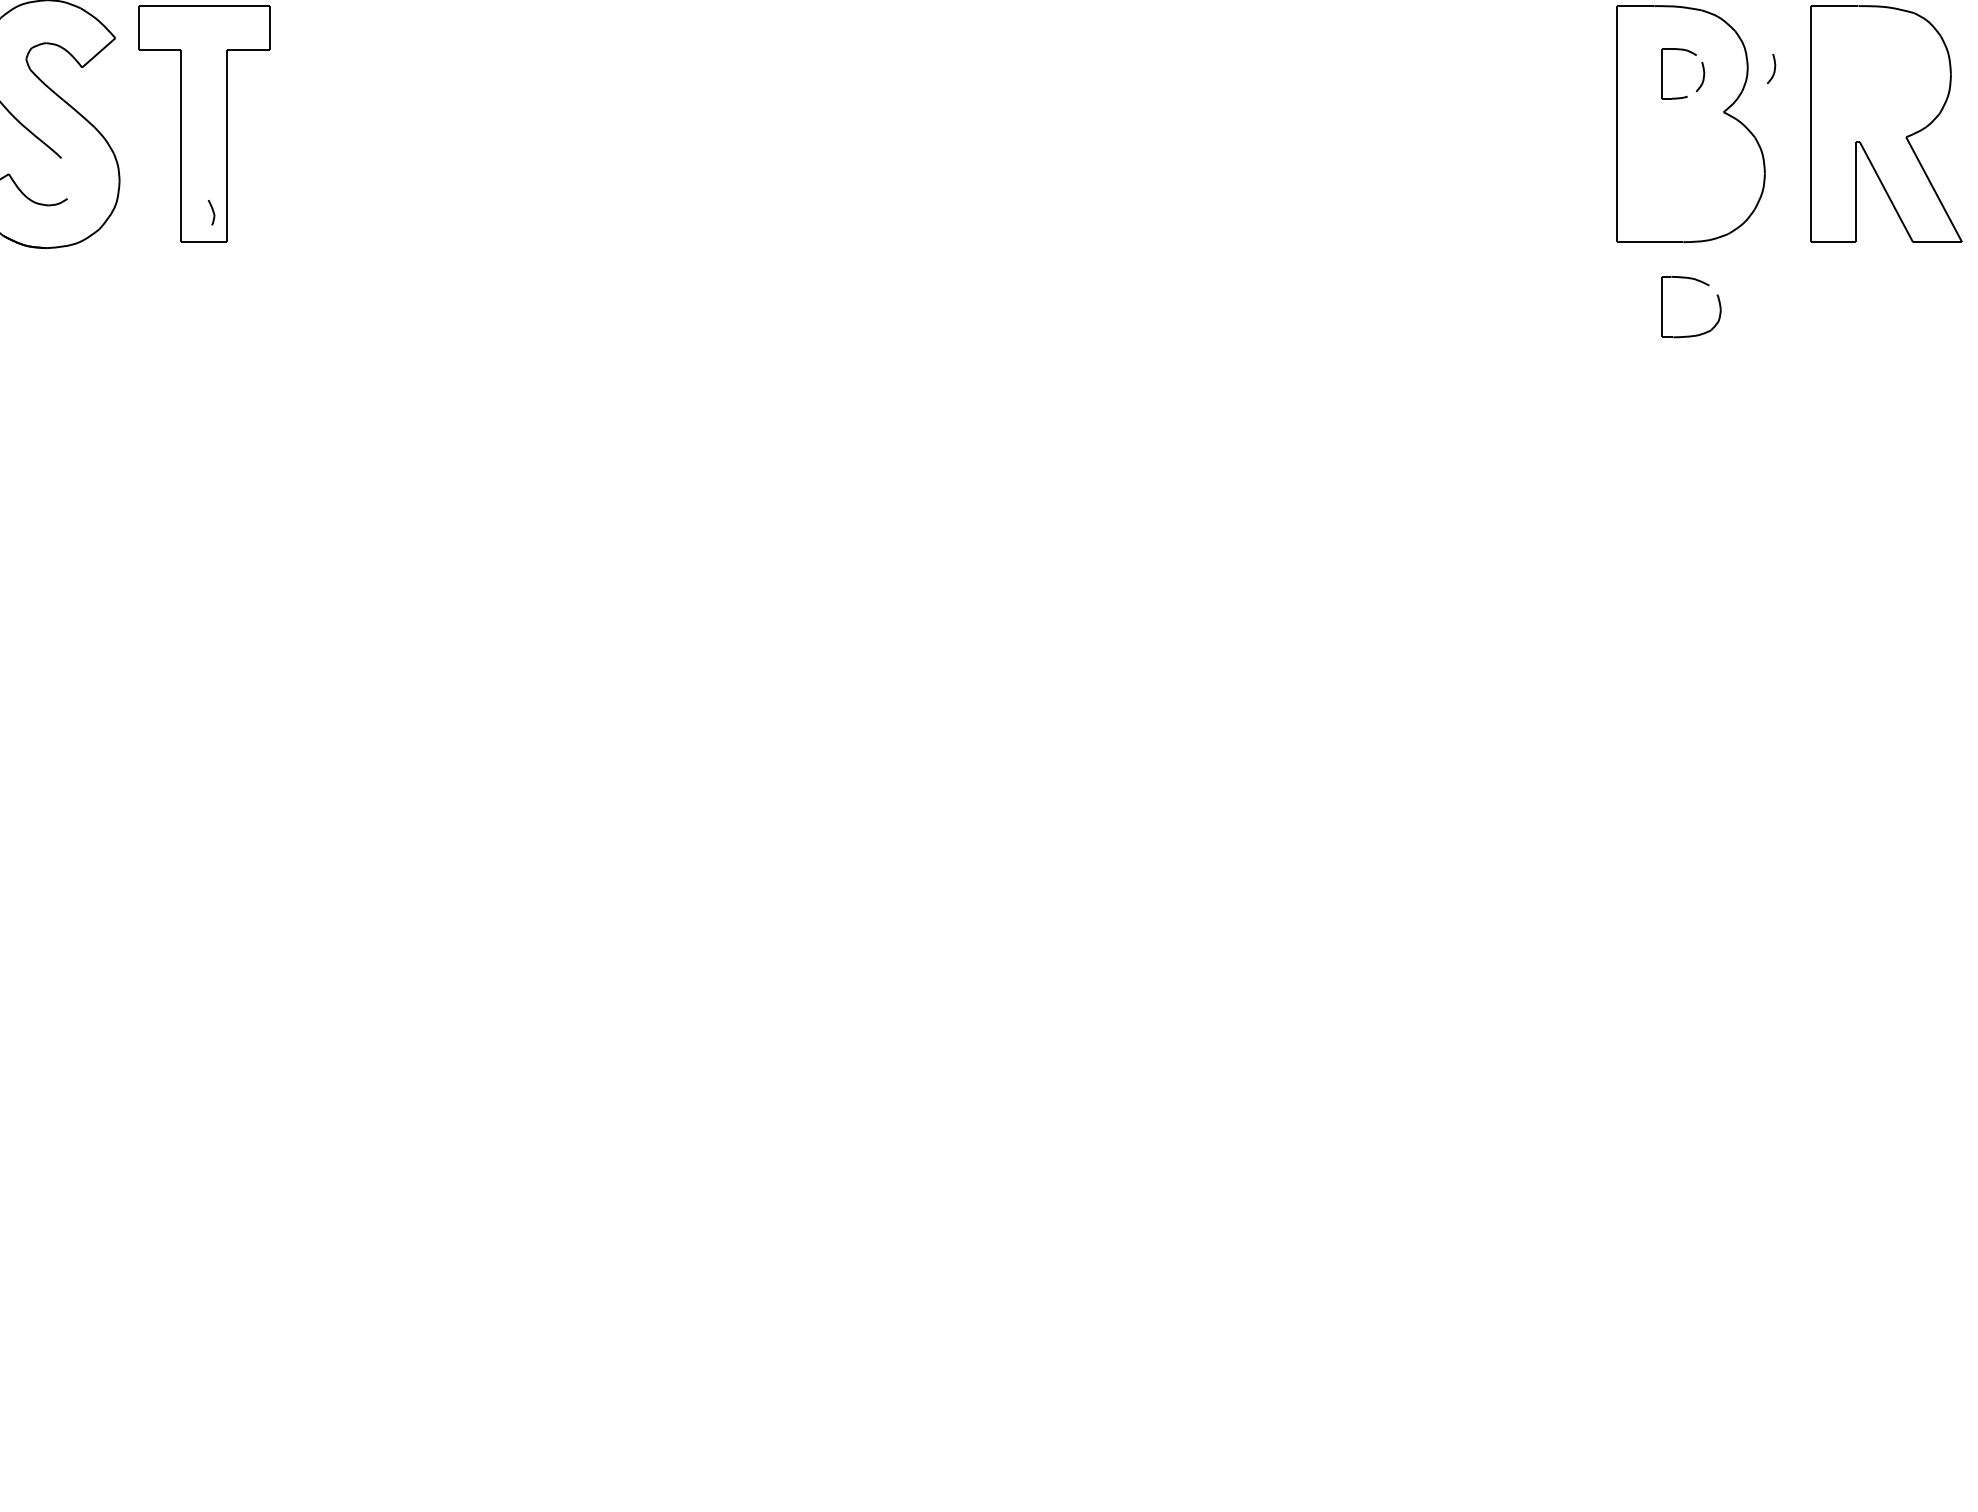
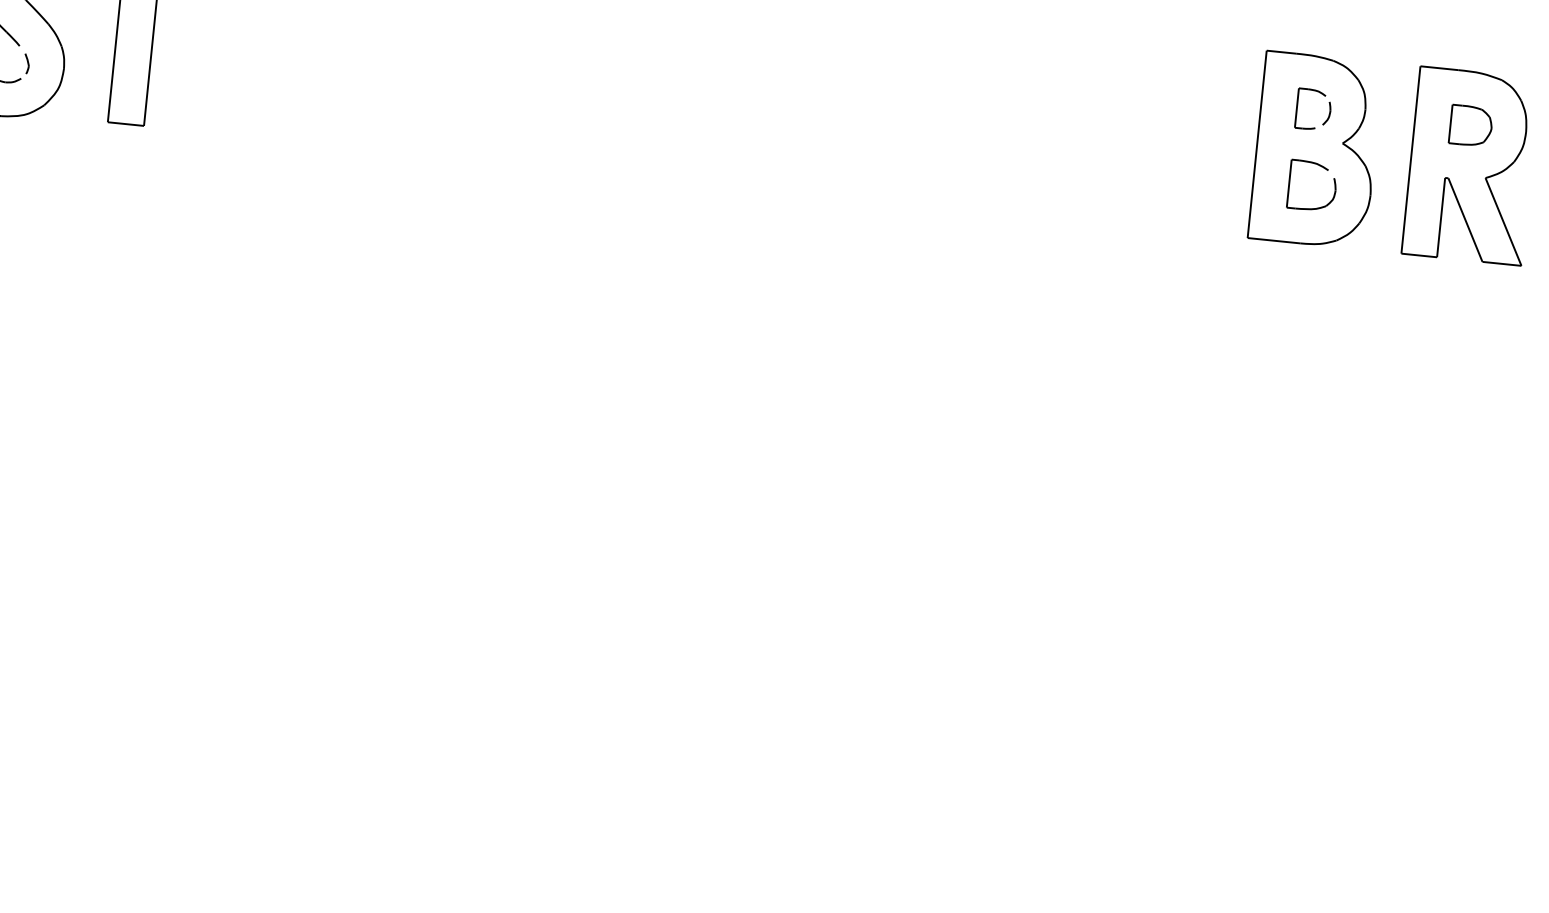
part: (1771, 68) -> (1384, 112), removed
part: (1881, 74) -> (1471, 126), added
part: (211, 212) -> (26, 63), moved
part: (1702, 283) -> (1323, 168), moved

